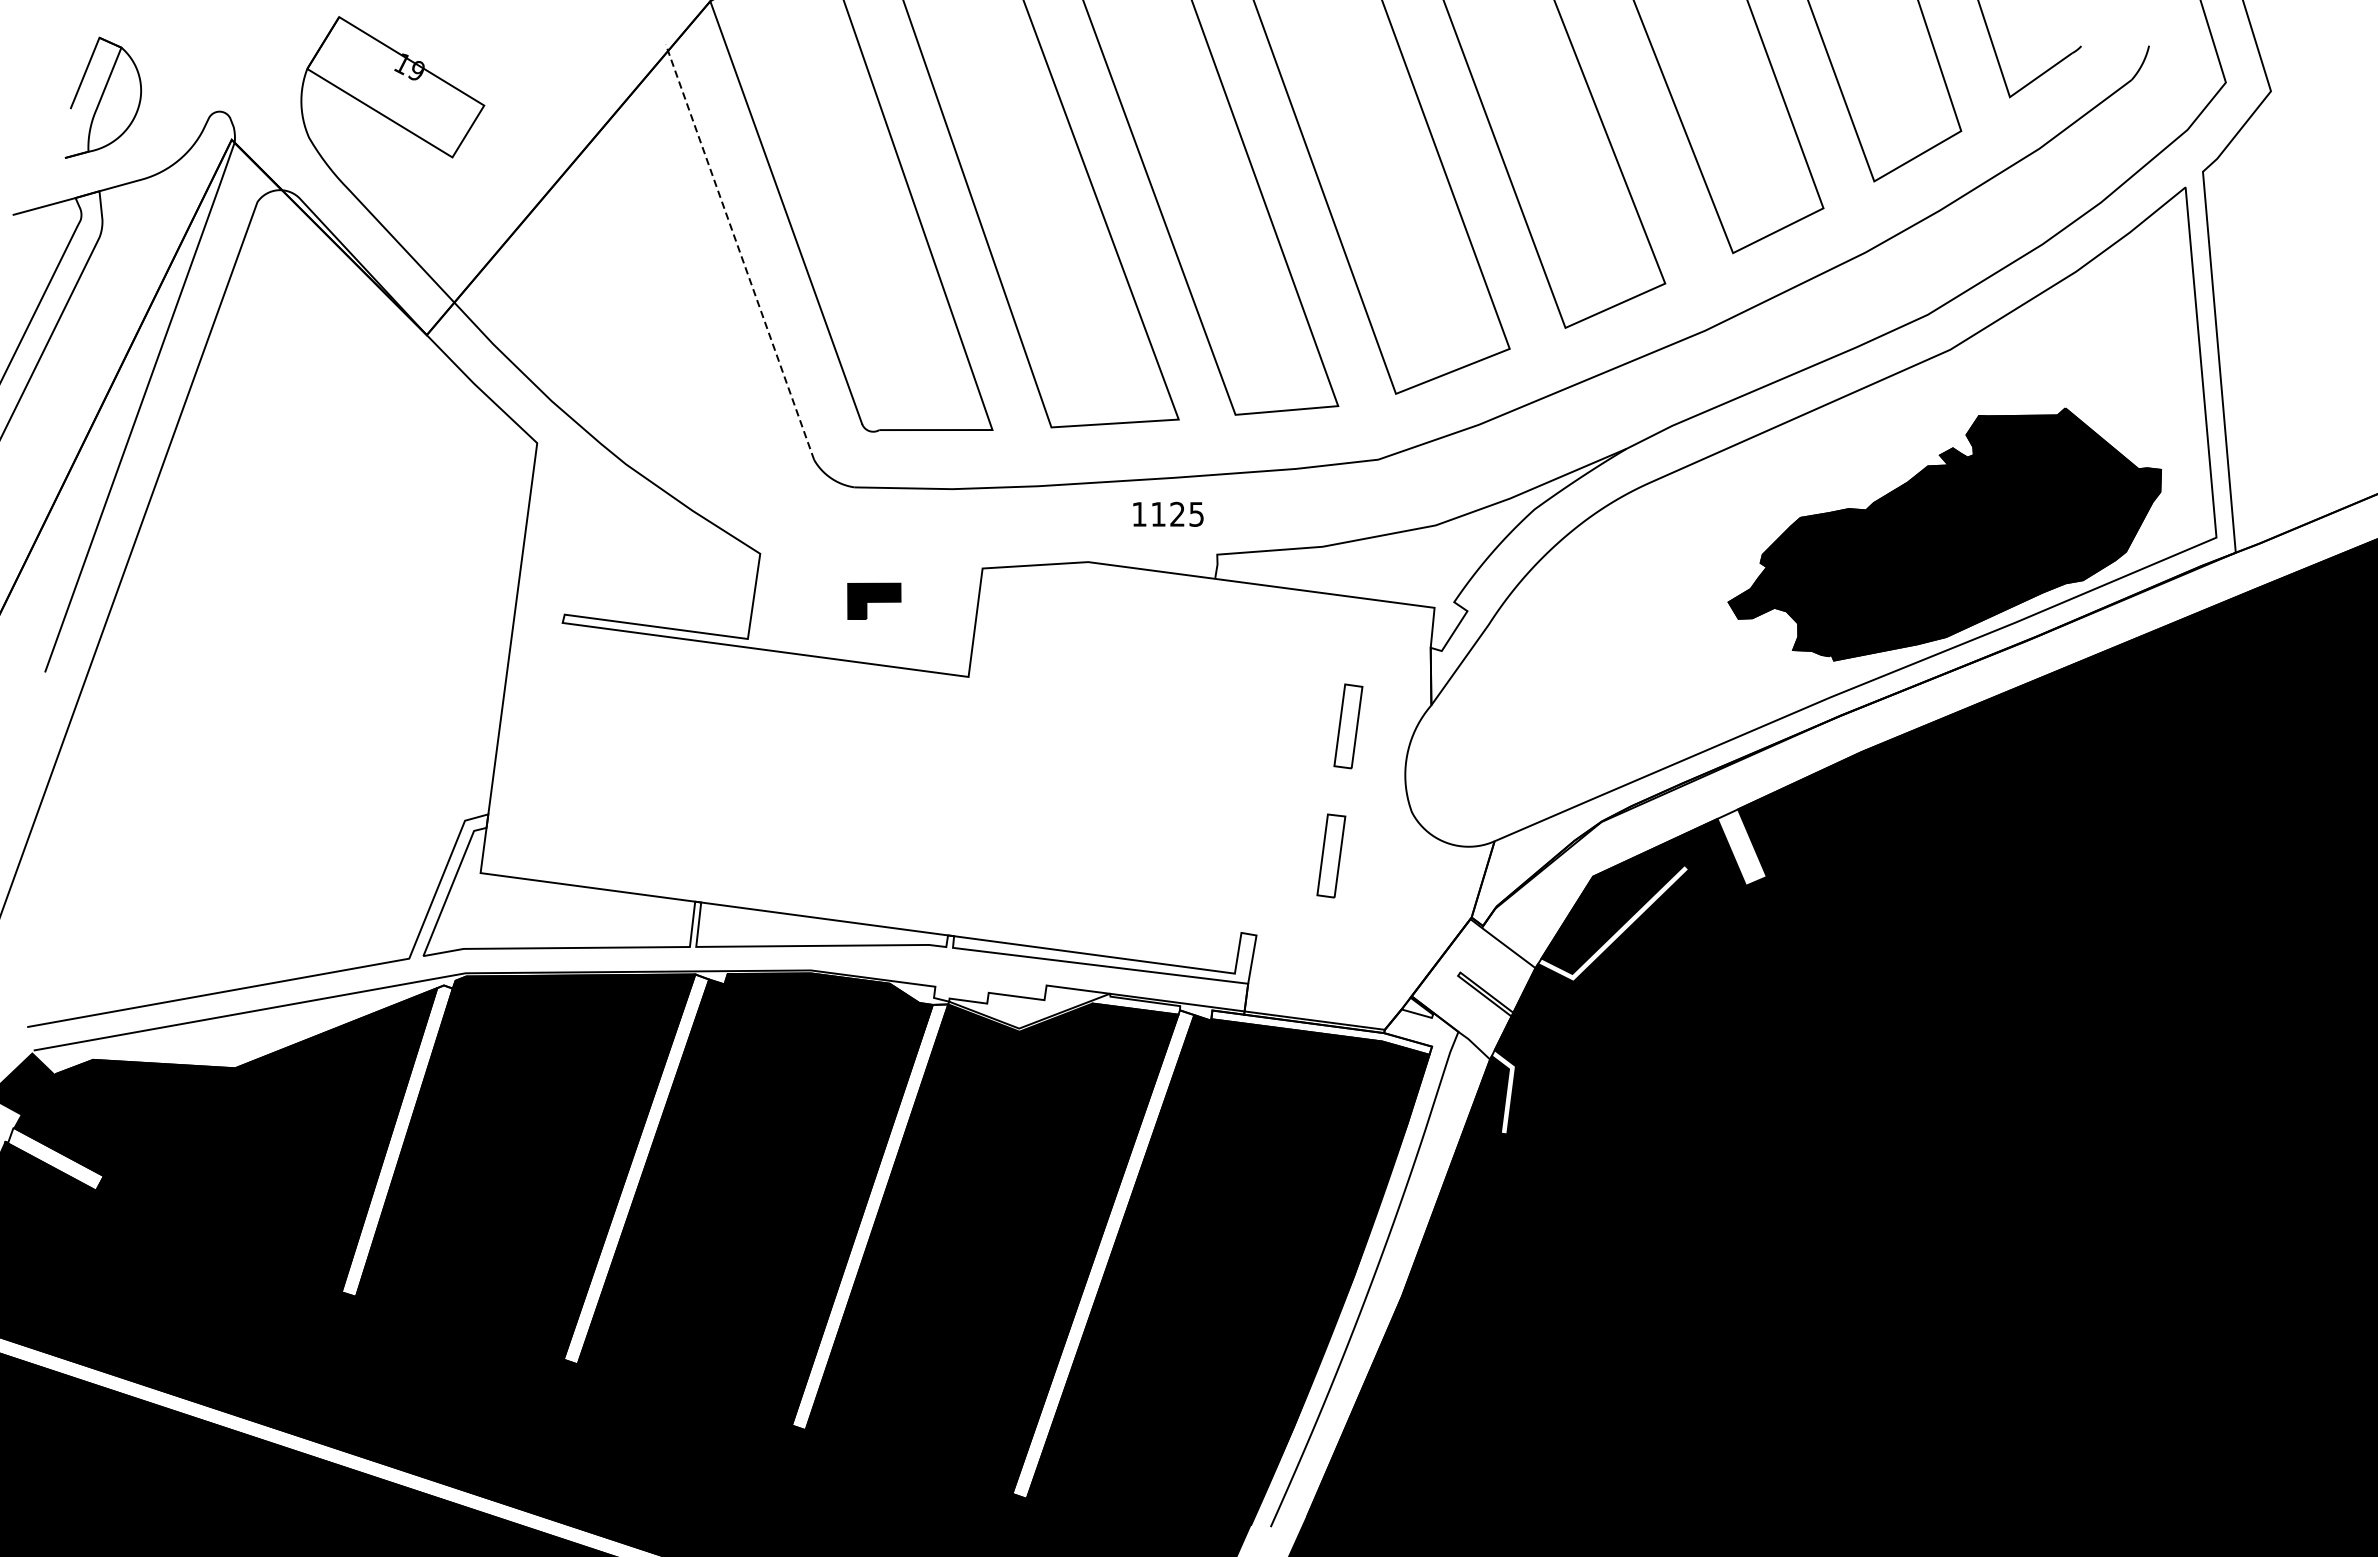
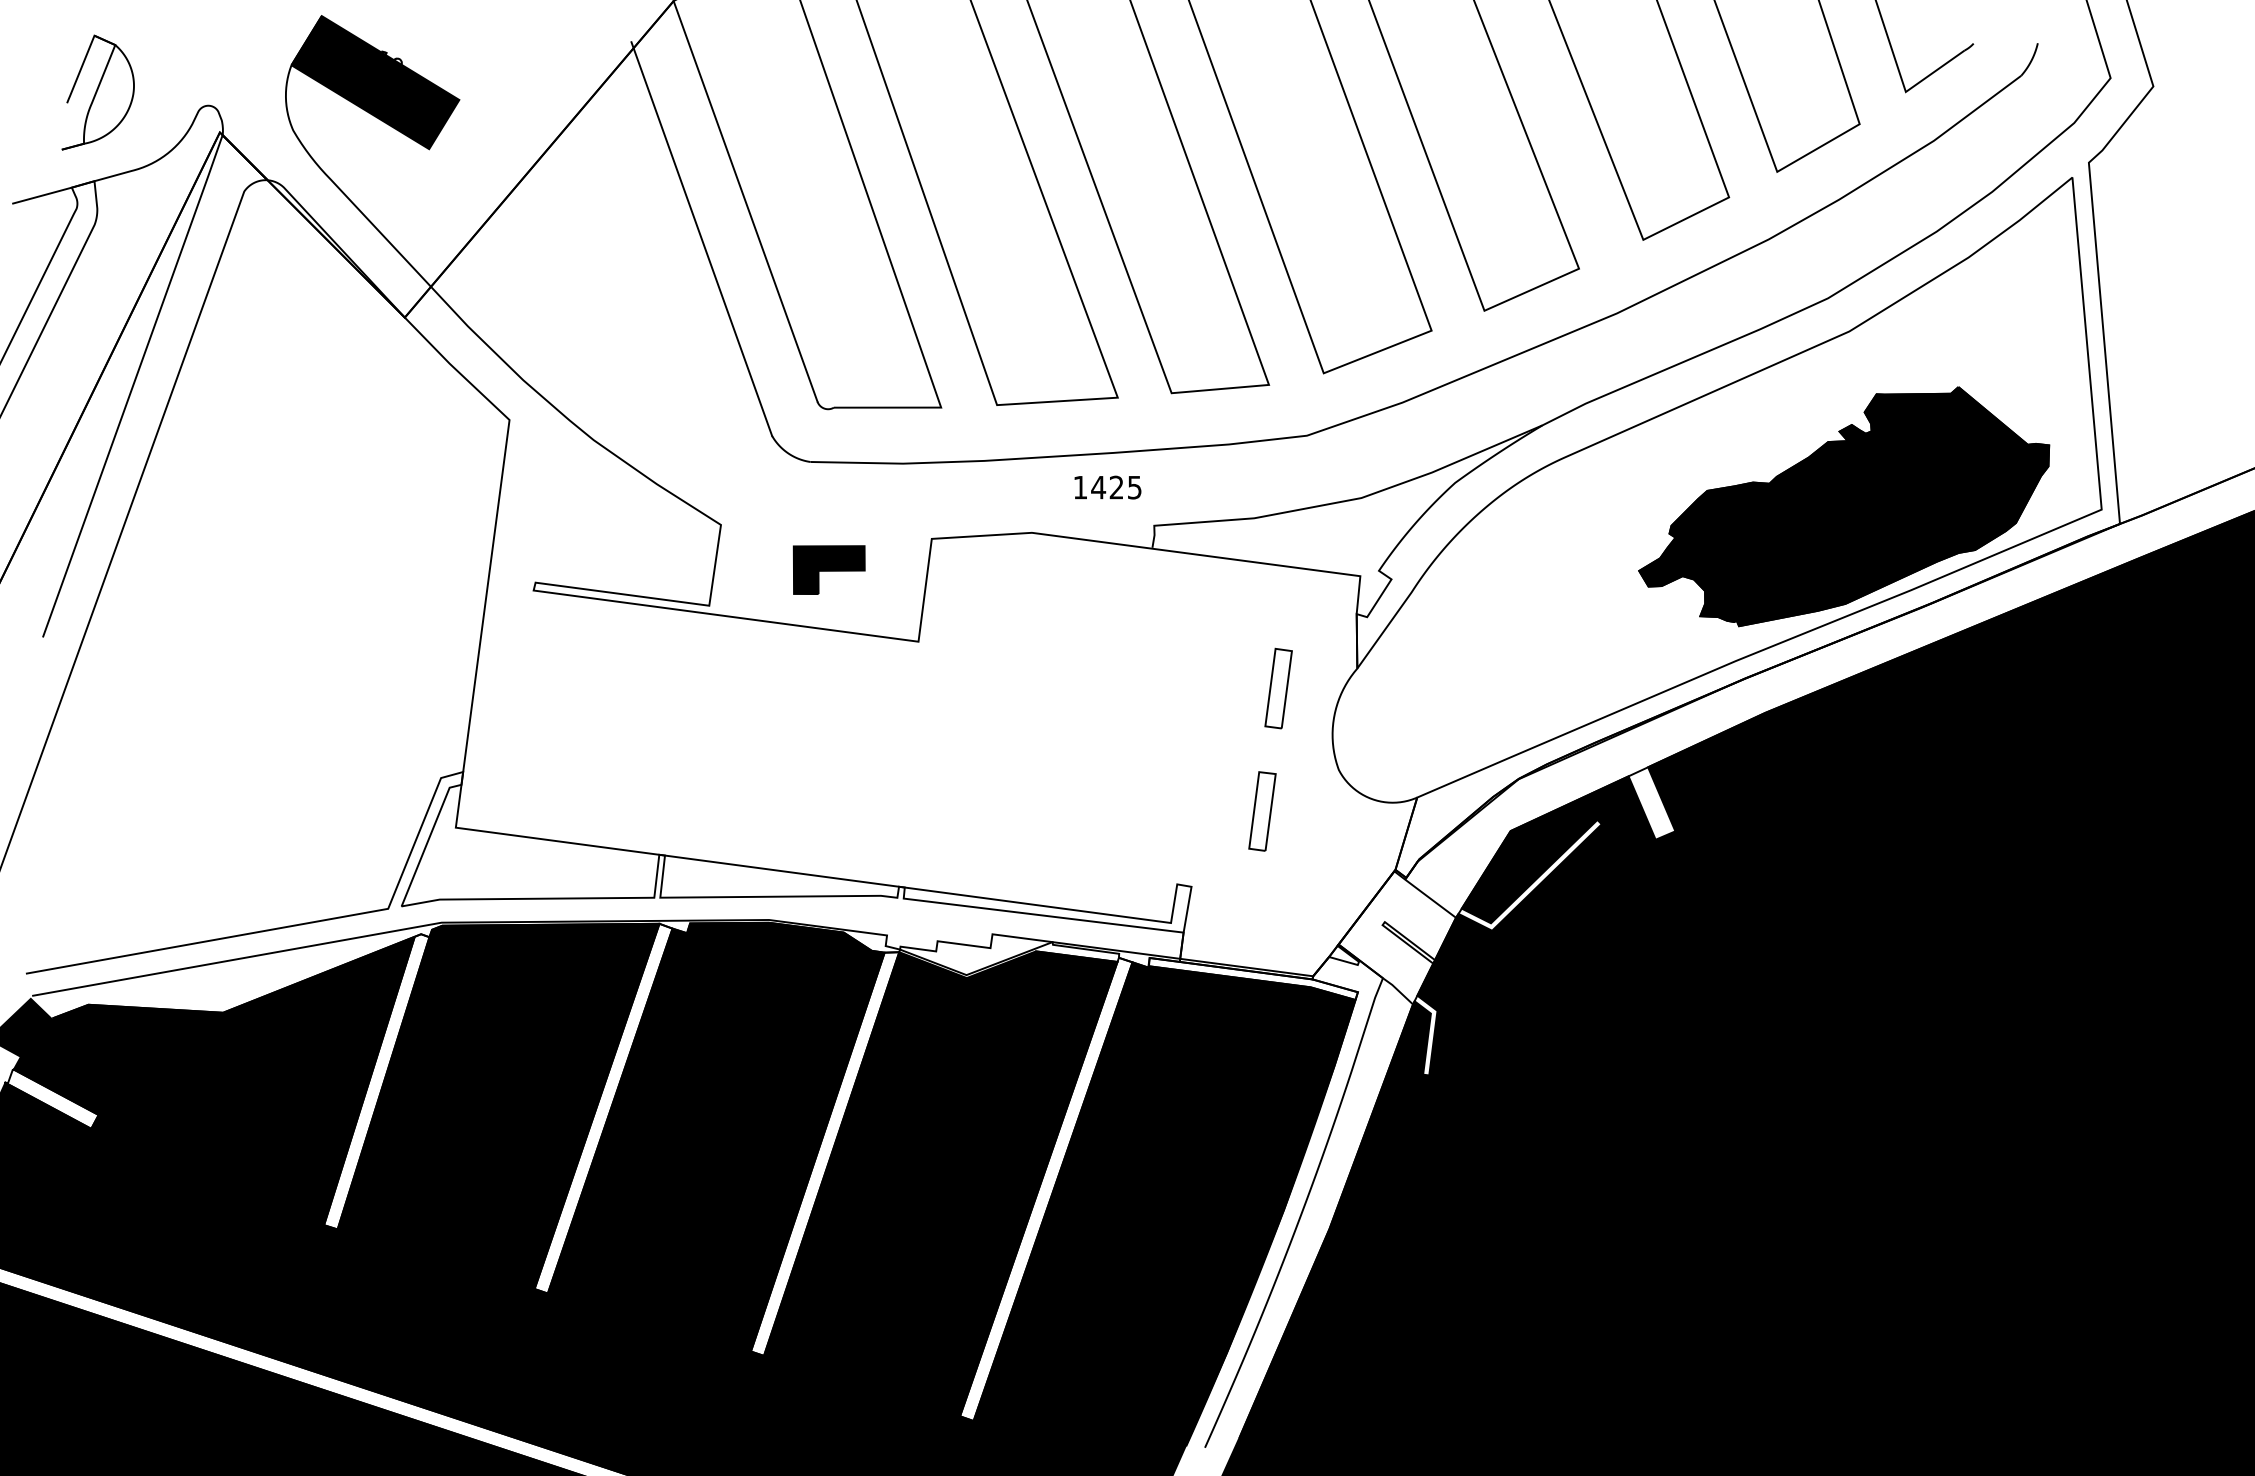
fill: (395, 87) -> (375, 82), added
line: (739, 251) -> (701, 238), dashed -> solid
text: (1158, 514) -> (1098, 487), 1125 -> 1425
part: (873, 600) -> (828, 569), size x1.43

